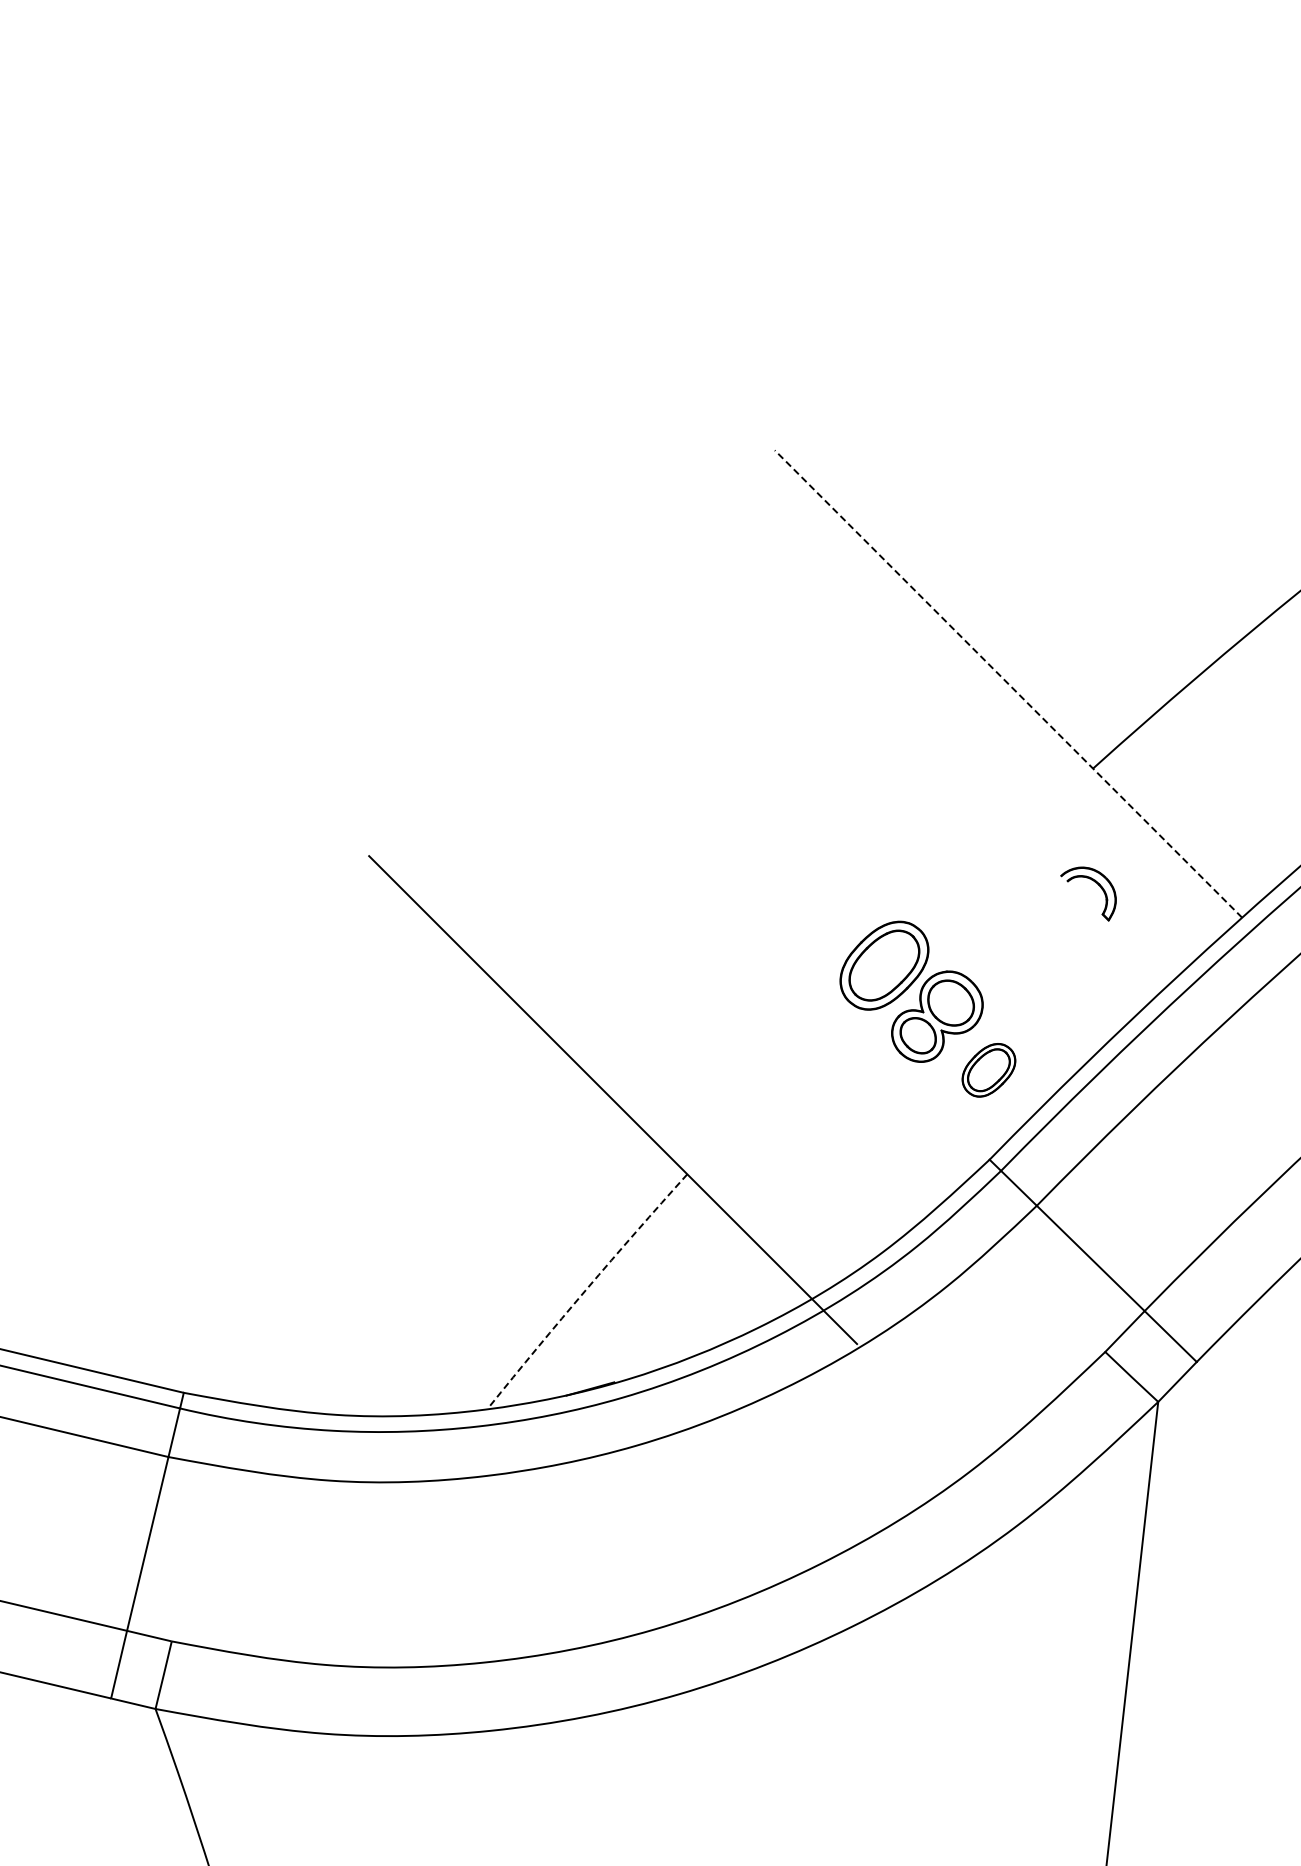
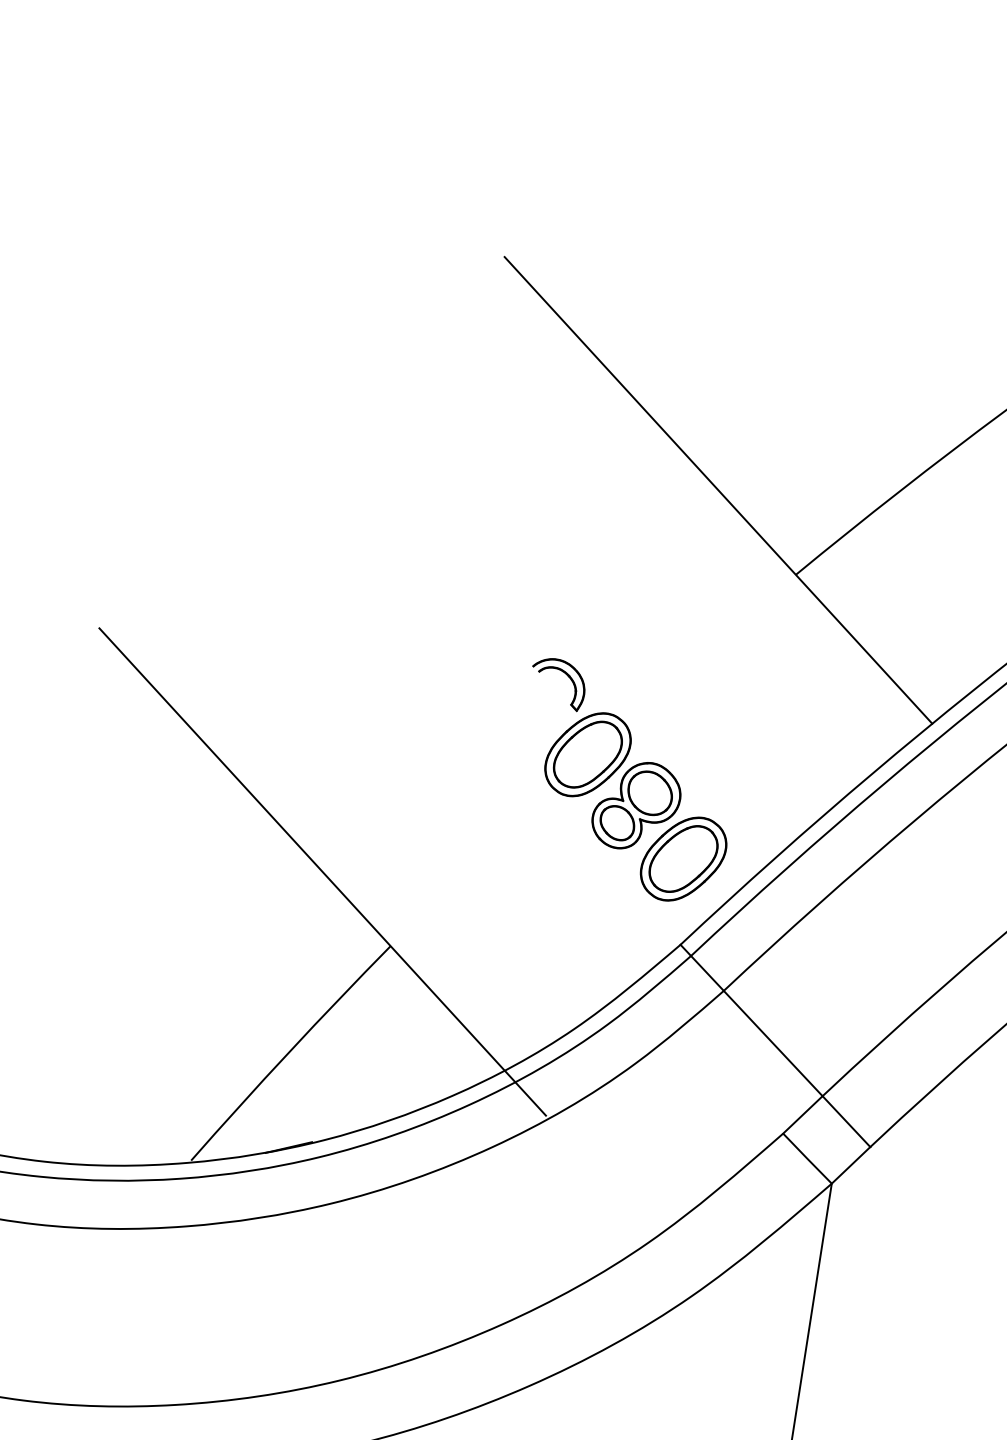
line: (1008, 683) -> (718, 489), dashed -> solid
part: (1094, 882) -> (564, 673), moved
part: (988, 1070) -> (683, 859), size x1.67
arc: (586, 1289) -> (289, 1052), dashed -> solid

